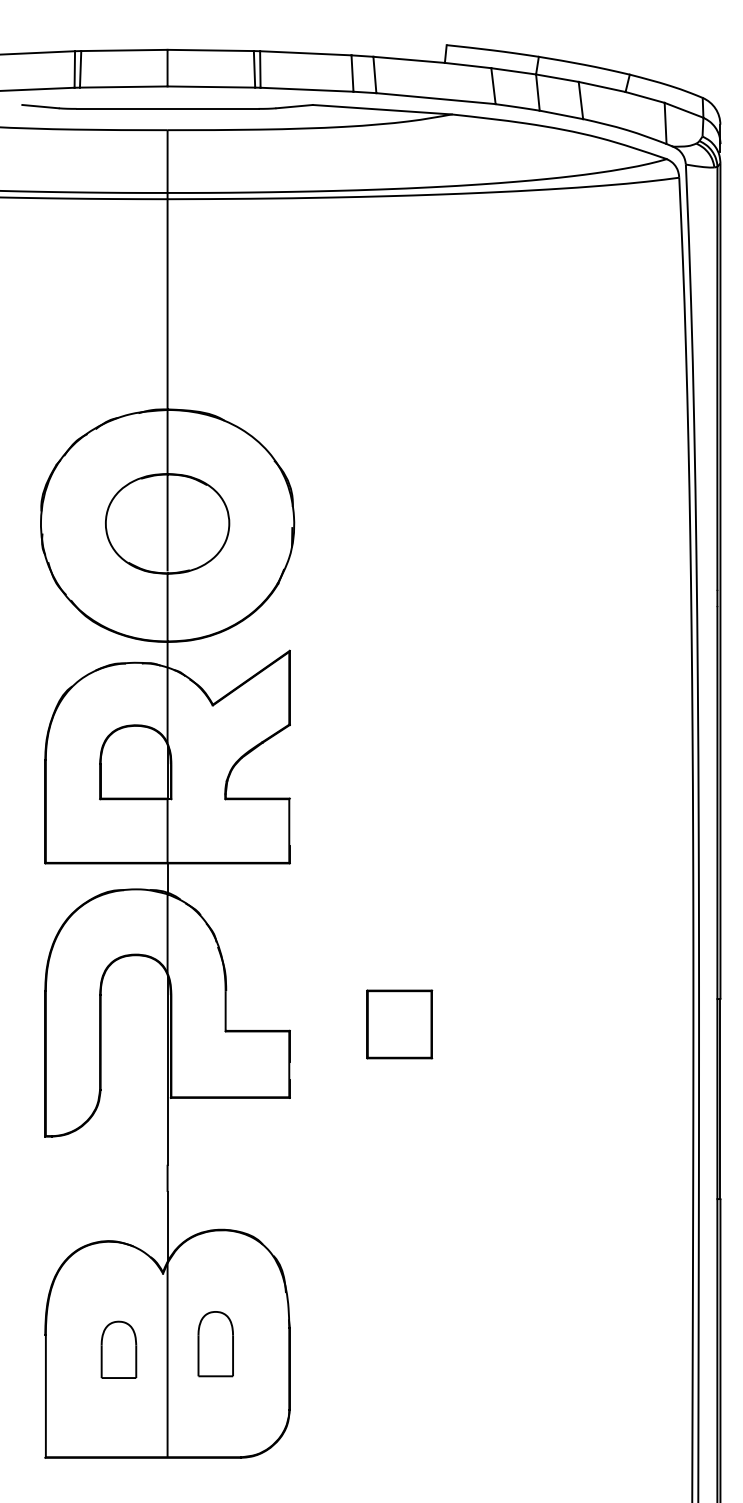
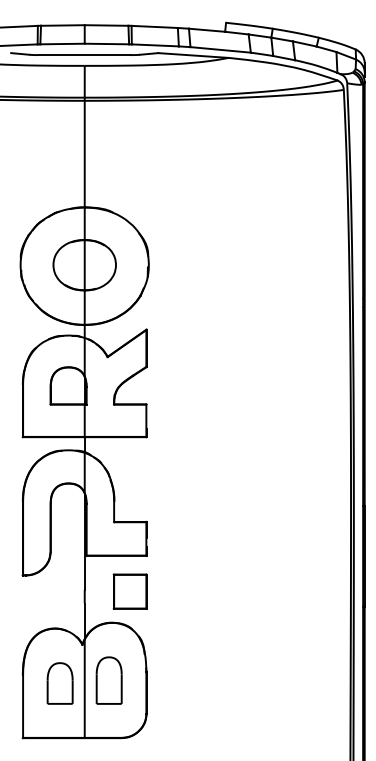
part: (398, 1024) -> (129, 591), moved
part: (214, 1343) -> (108, 680), size x1.43
part: (117, 1349) -> (59, 683), size x1.43

